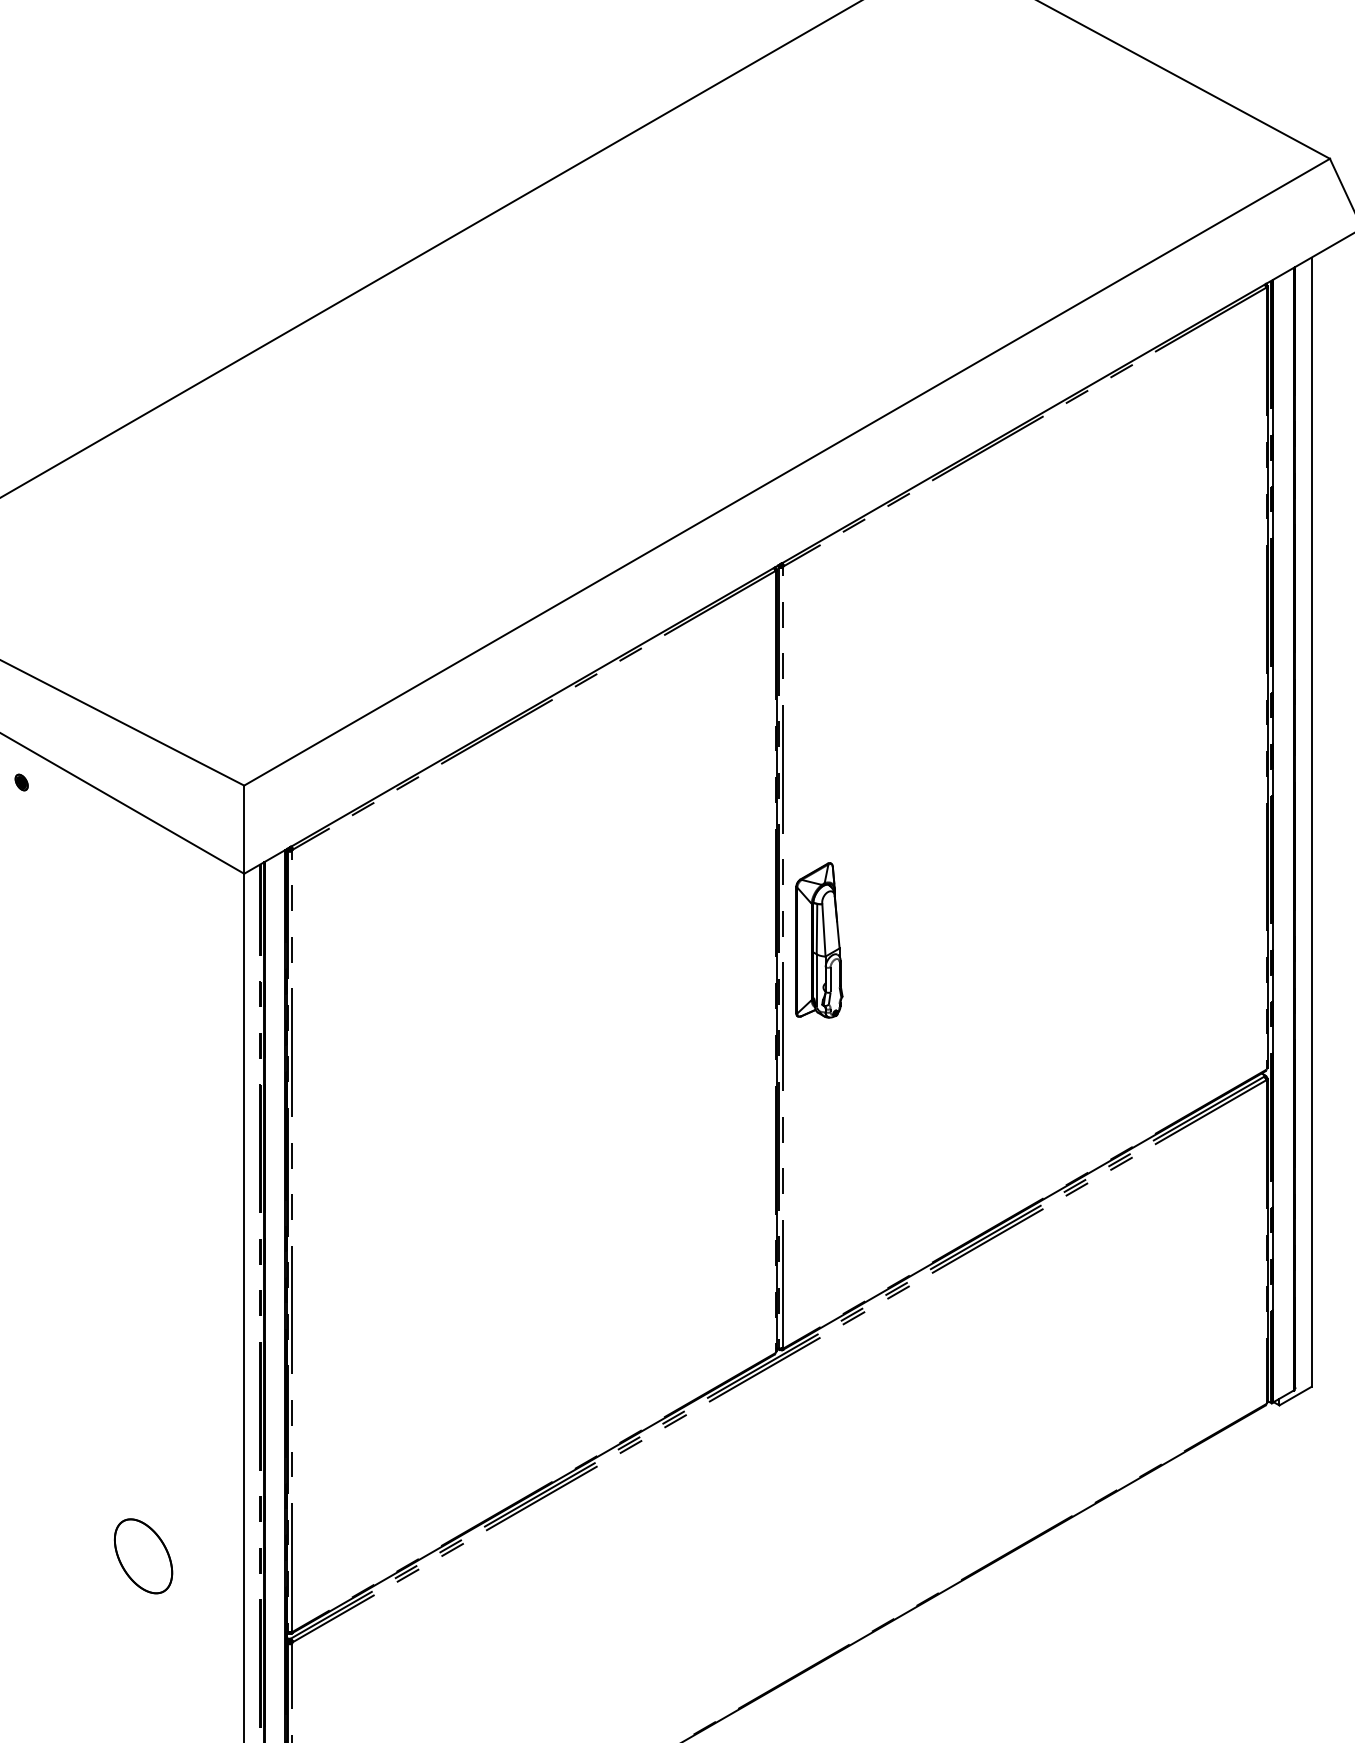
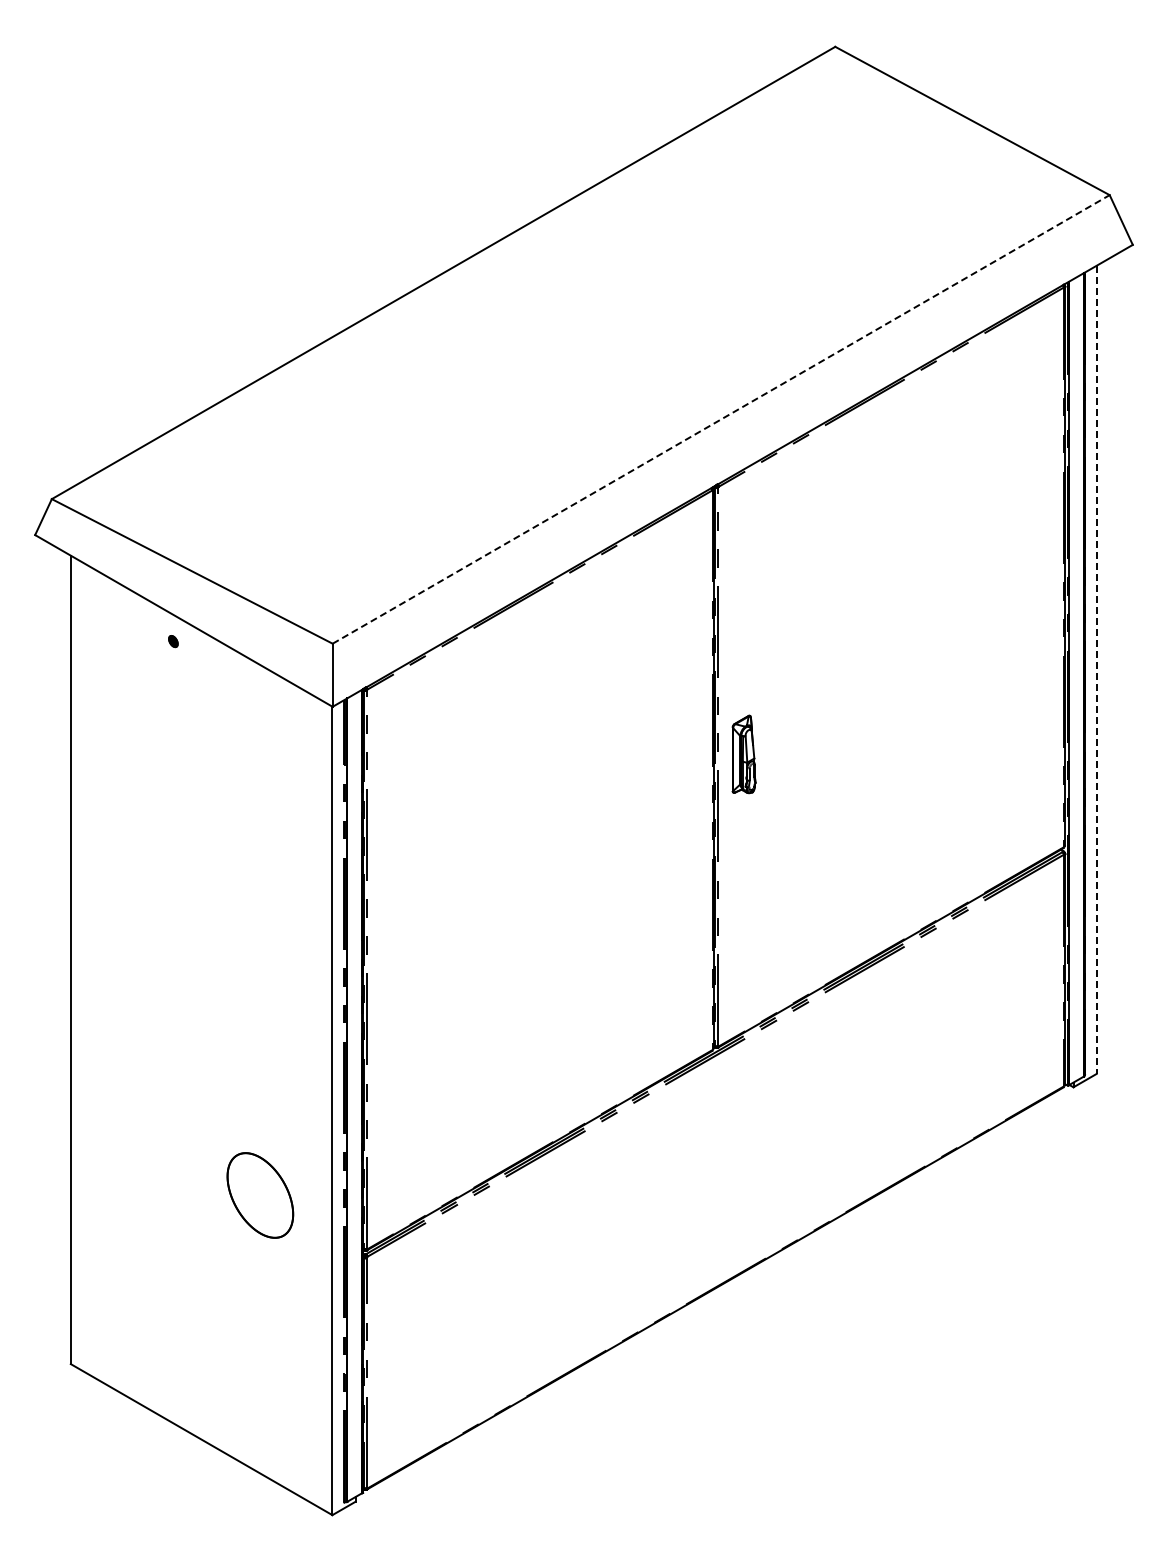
line: (787, 472) -> (721, 419), solid -> dashed
line: (1311, 823) -> (1096, 670), solid -> dashed
part: (818, 940) -> (743, 754), size x0.7
part: (143, 1555) -> (260, 1194), size x1.6

